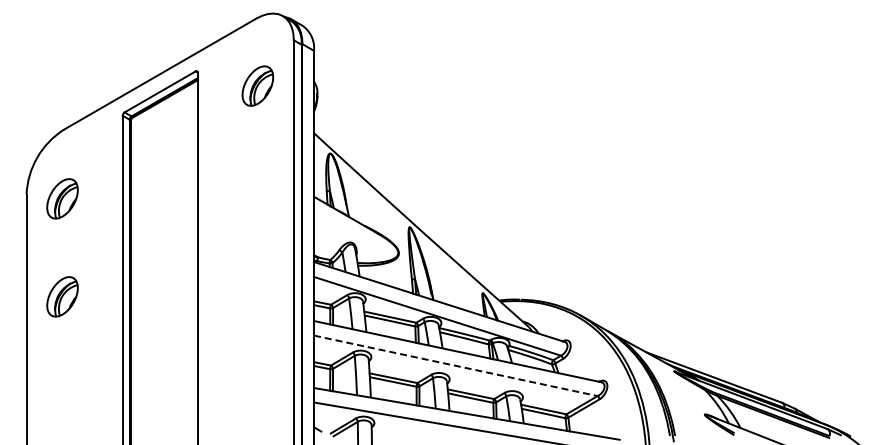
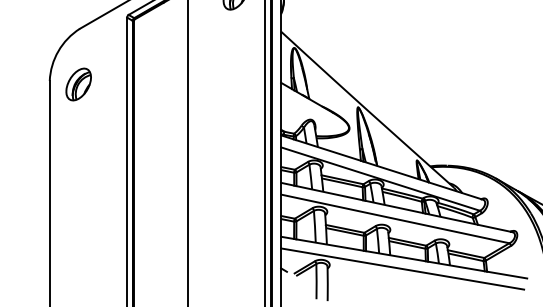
part: (62, 296) -> (78, 163), removed
line: (455, 365) -> (395, 218), dashed -> solid

